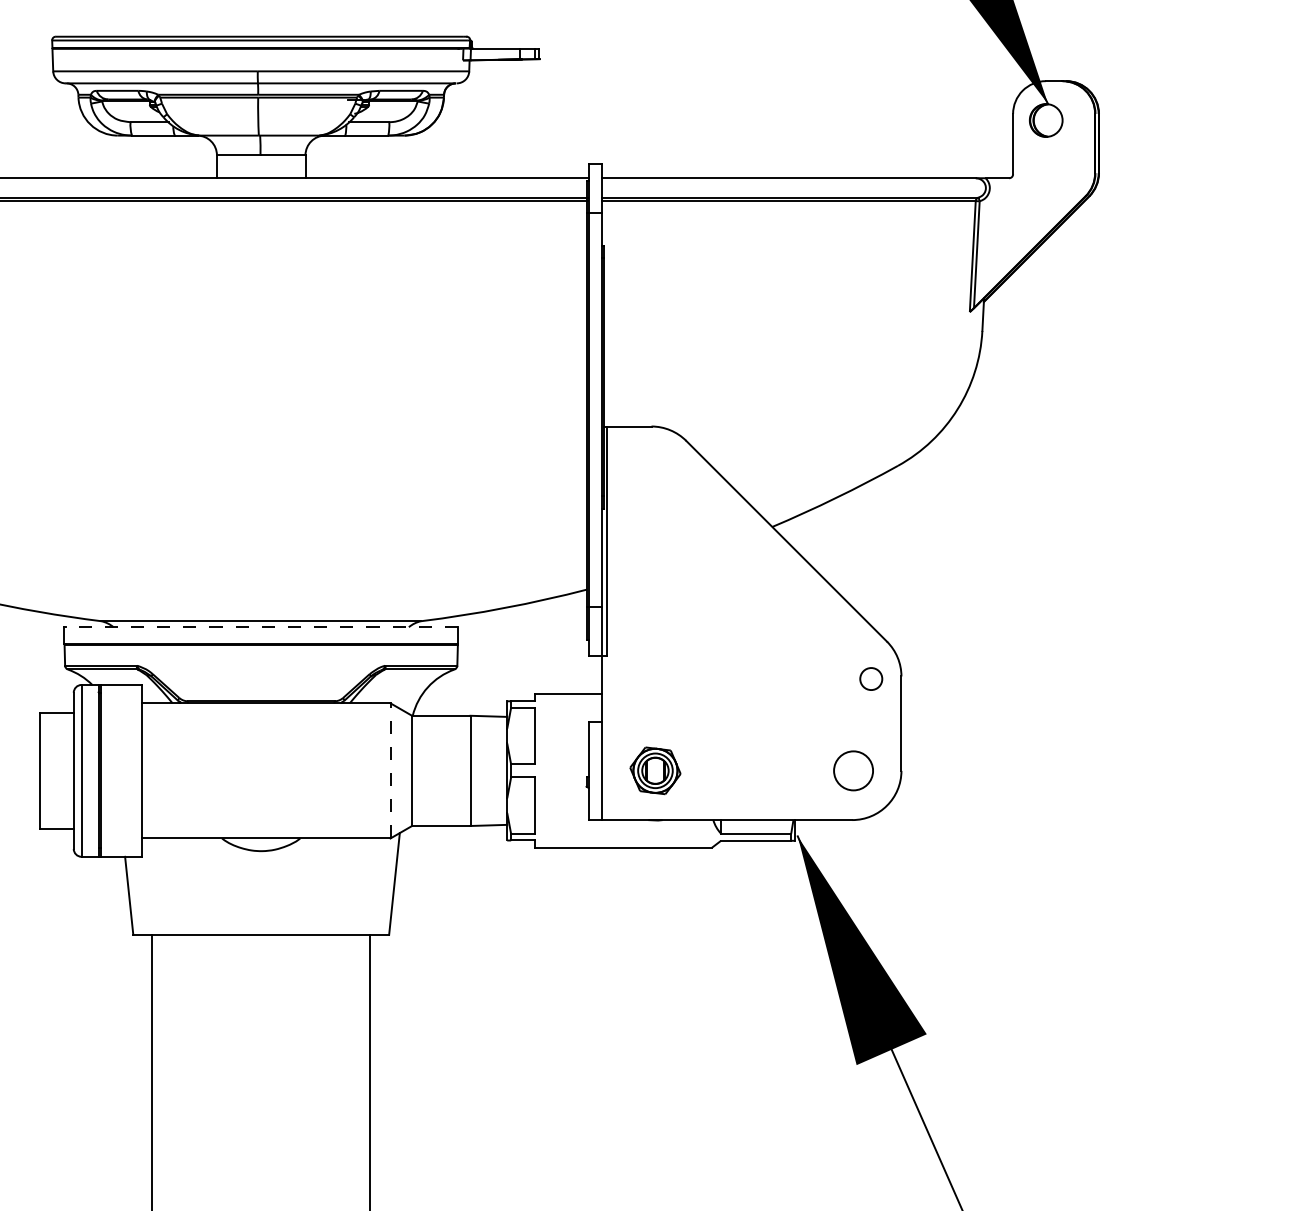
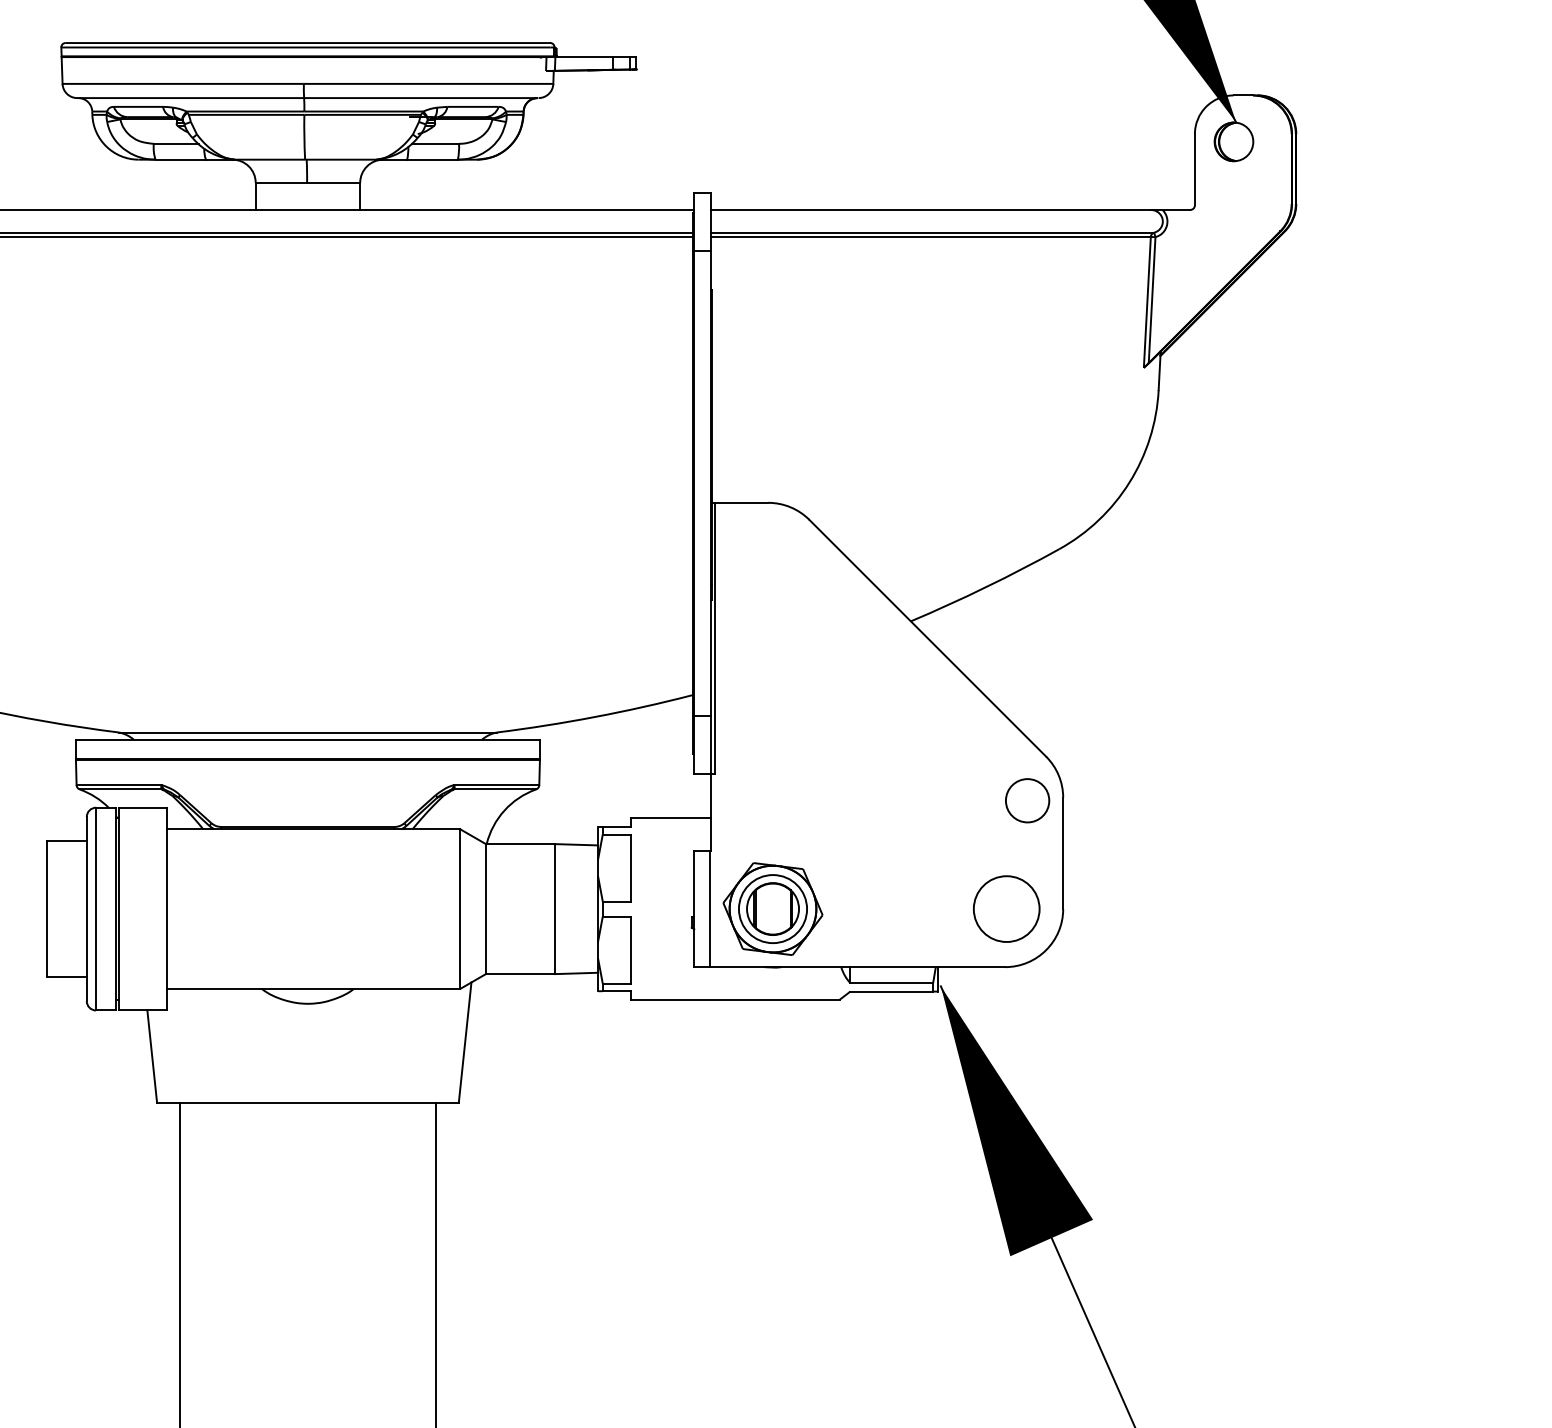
line: (261, 627) -> (308, 739), dashed -> solid
circle: (871, 678) -> (1027, 800), size x1.67
part: (655, 770) -> (772, 908), size x1.67
circle: (853, 770) -> (1006, 908), size x1.43
line: (390, 771) -> (460, 909), dashed -> solid

